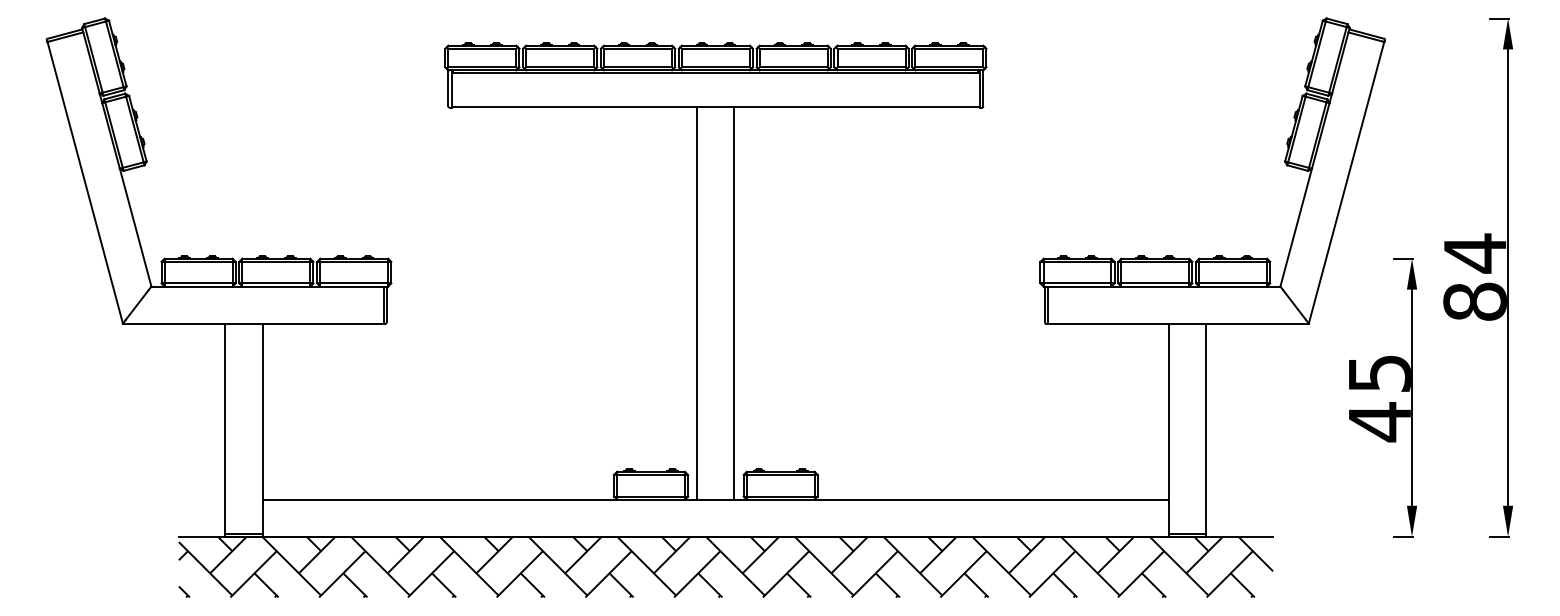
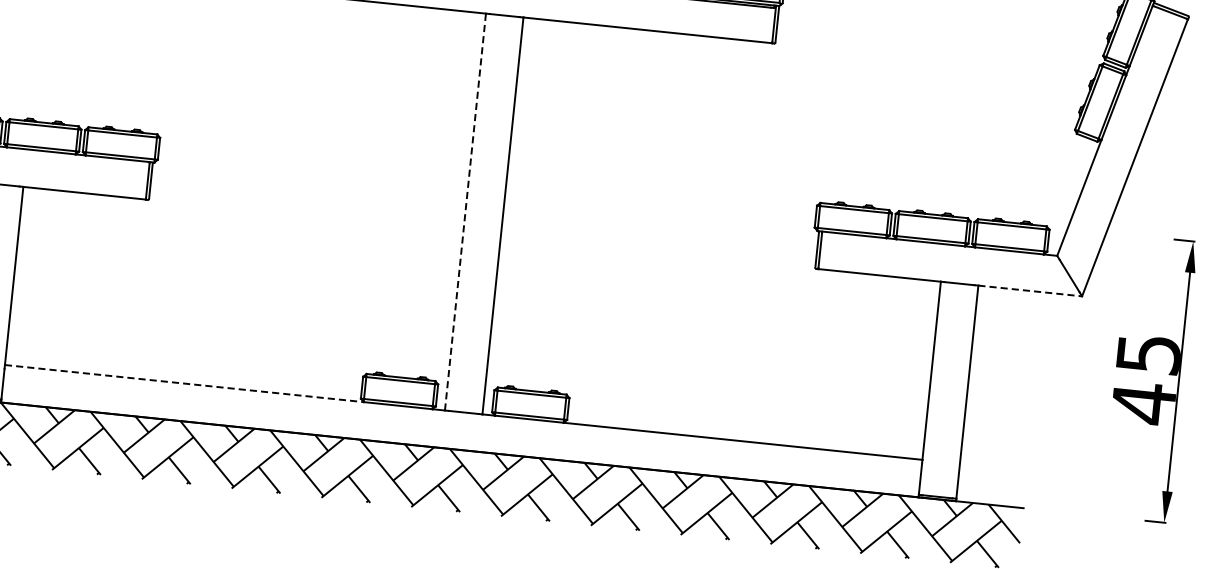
line: (697, 303) -> (465, 212), solid -> dashed
line: (1258, 323) -> (1031, 290), solid -> dashed
line: (440, 499) -> (185, 383), solid -> dashed

